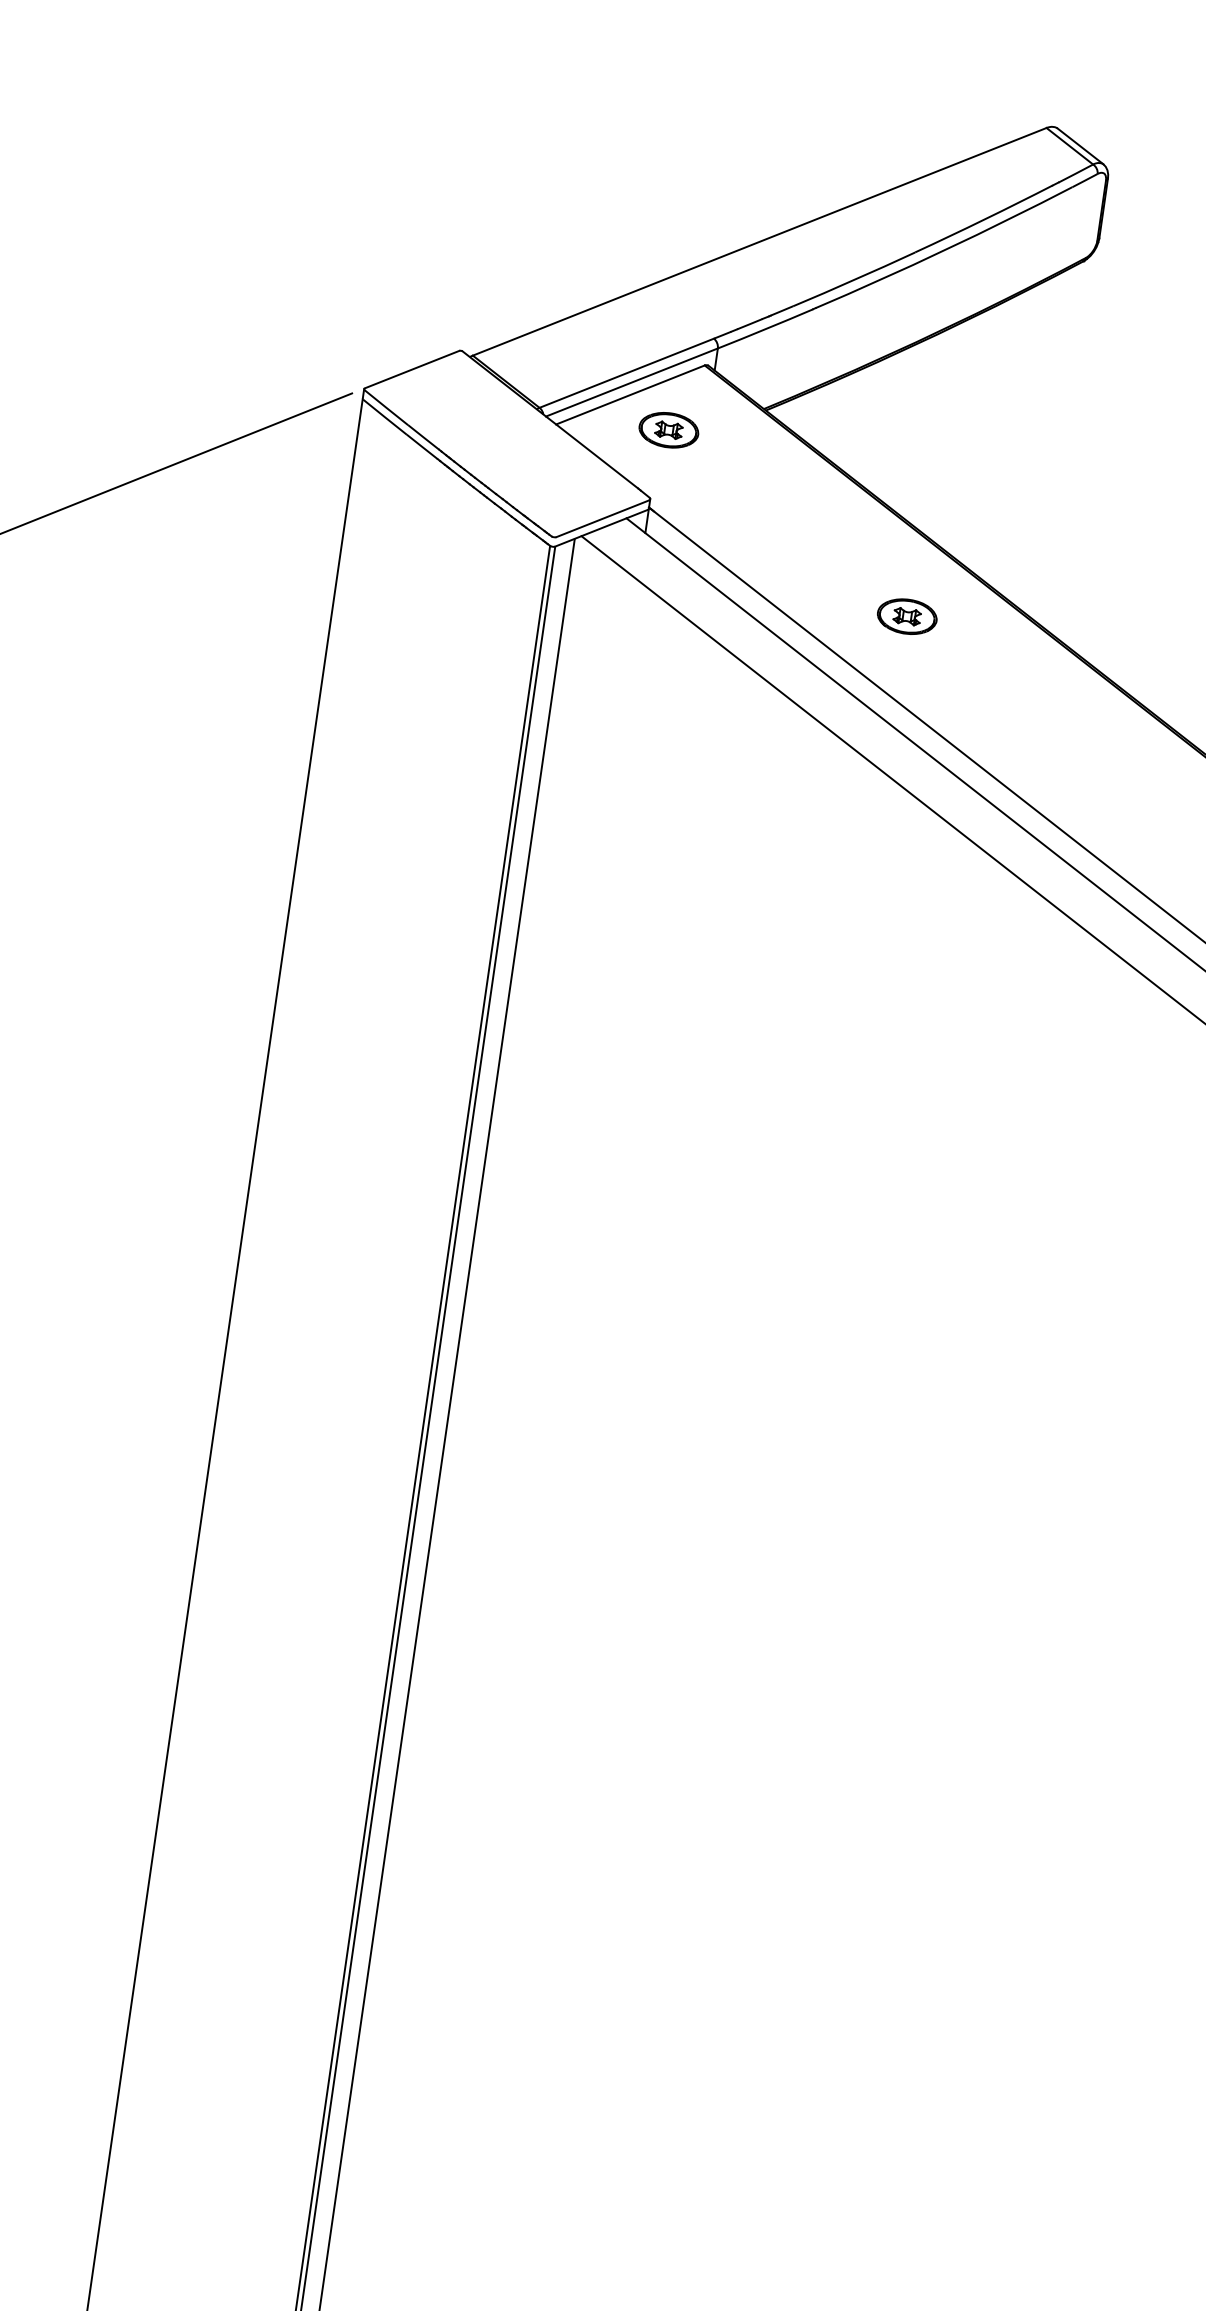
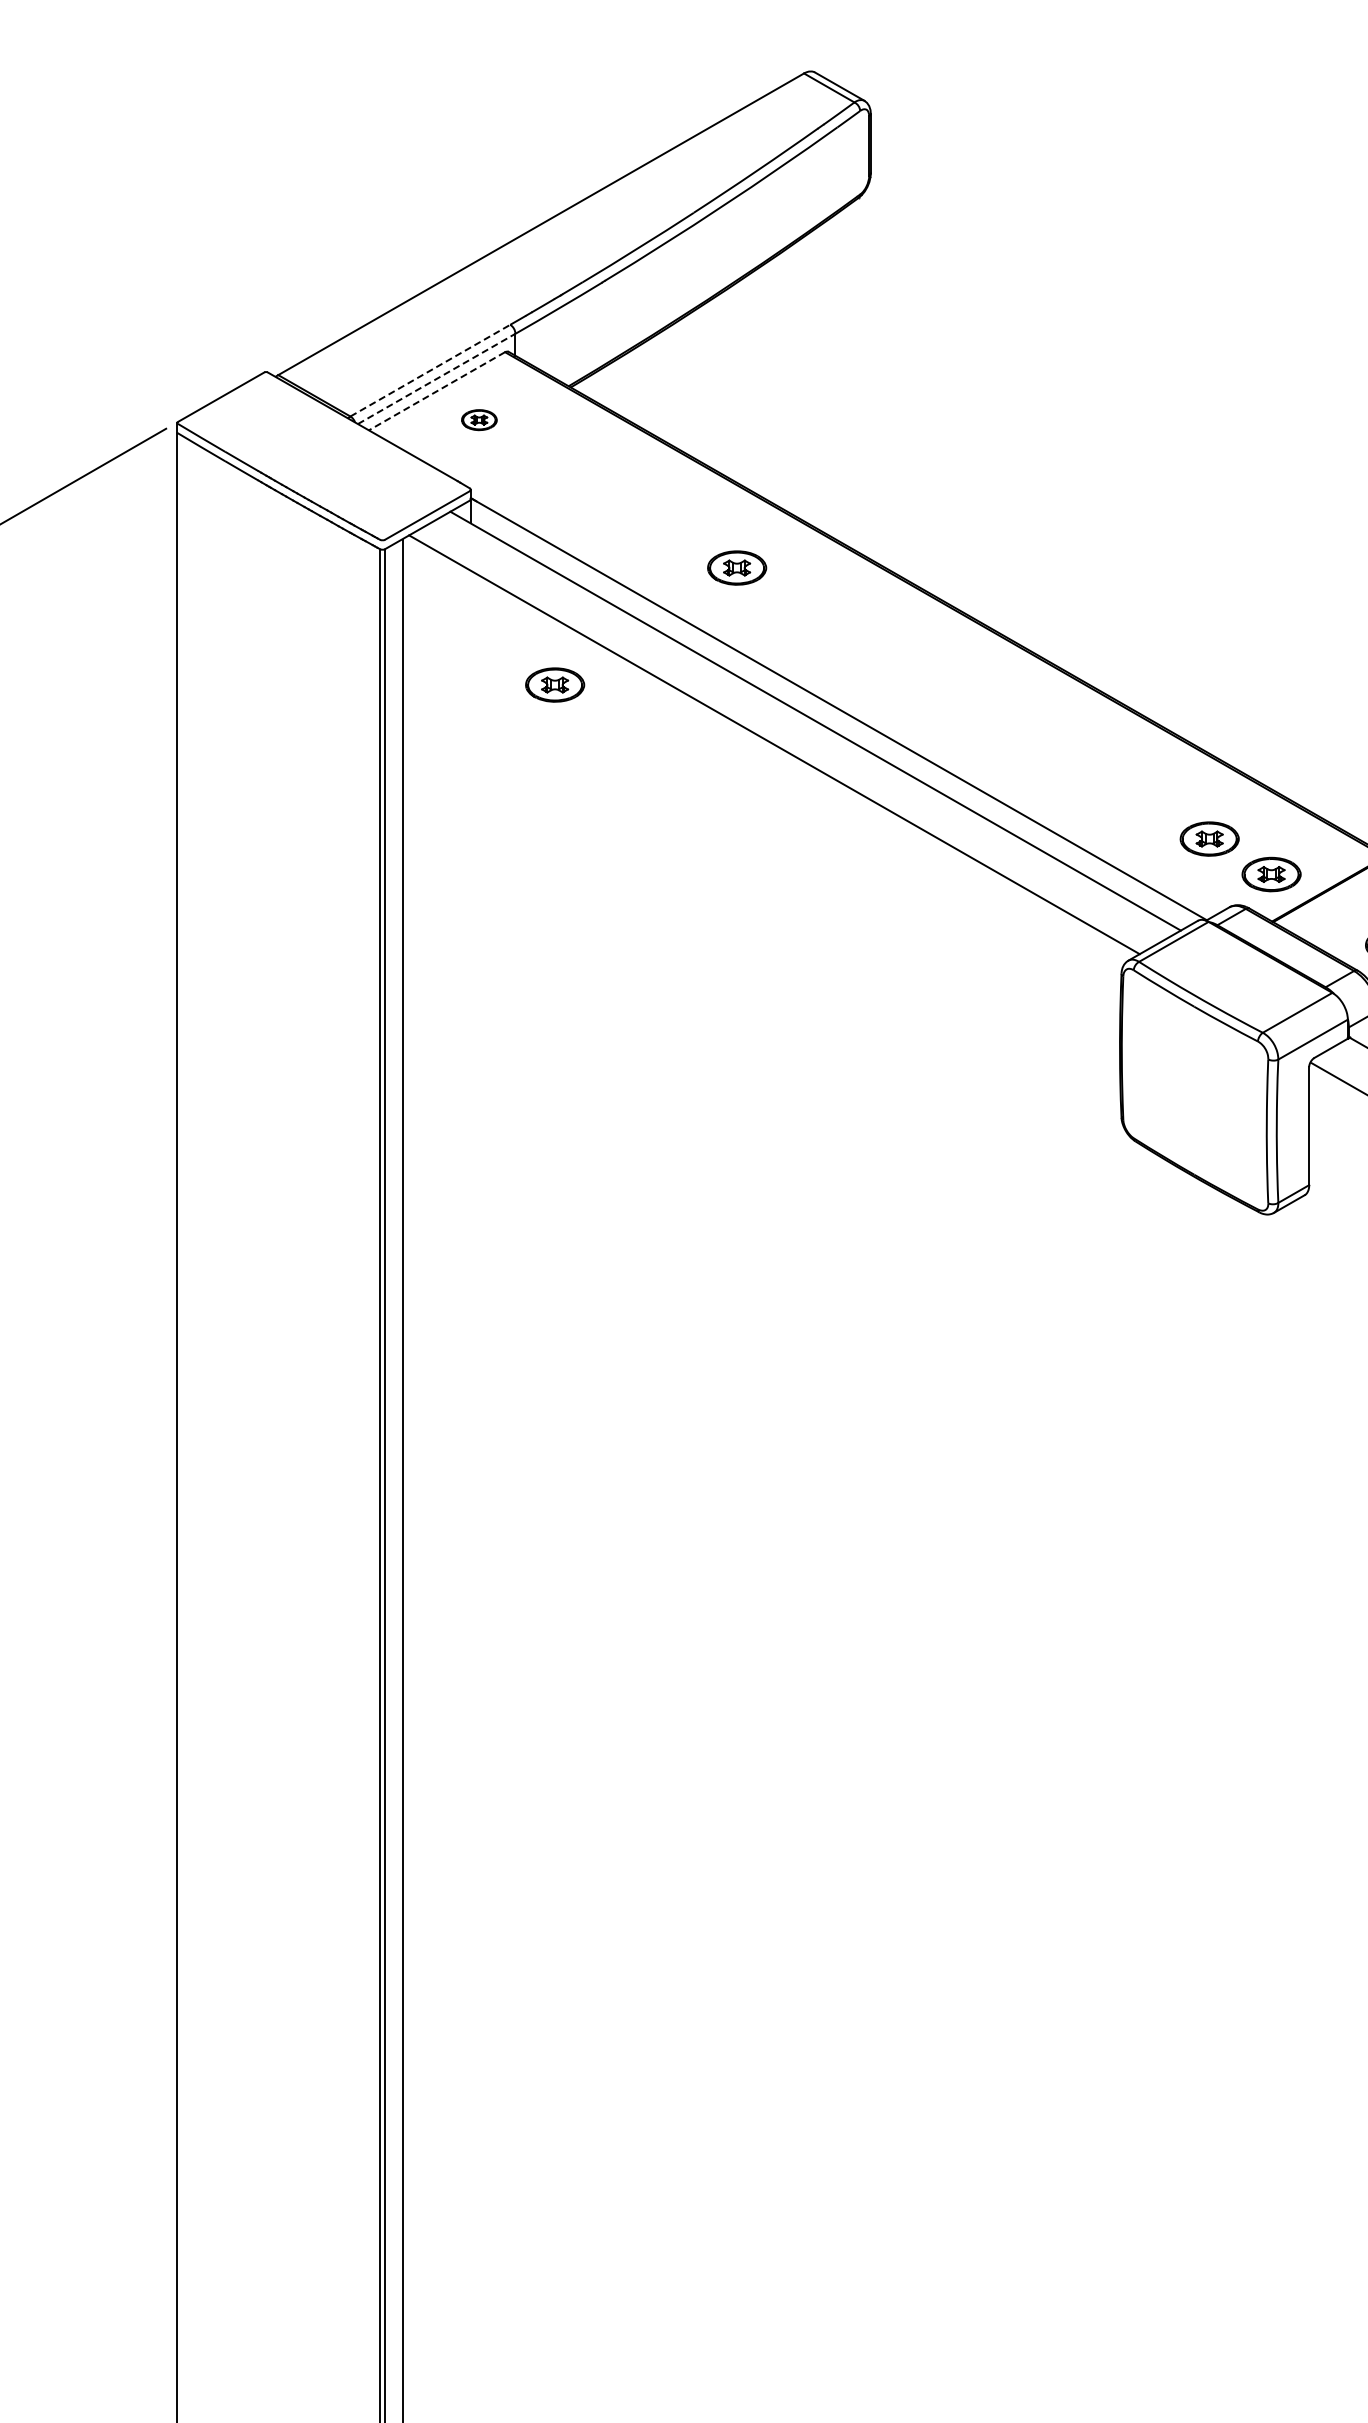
line: (626, 373) -> (430, 370), solid -> dashed
line: (631, 382) -> (436, 378), solid -> dashed
line: (629, 395) -> (436, 391), solid -> dashed
part: (669, 429) -> (479, 419), size x0.6
part: (707, 707) -> (555, 684), added

